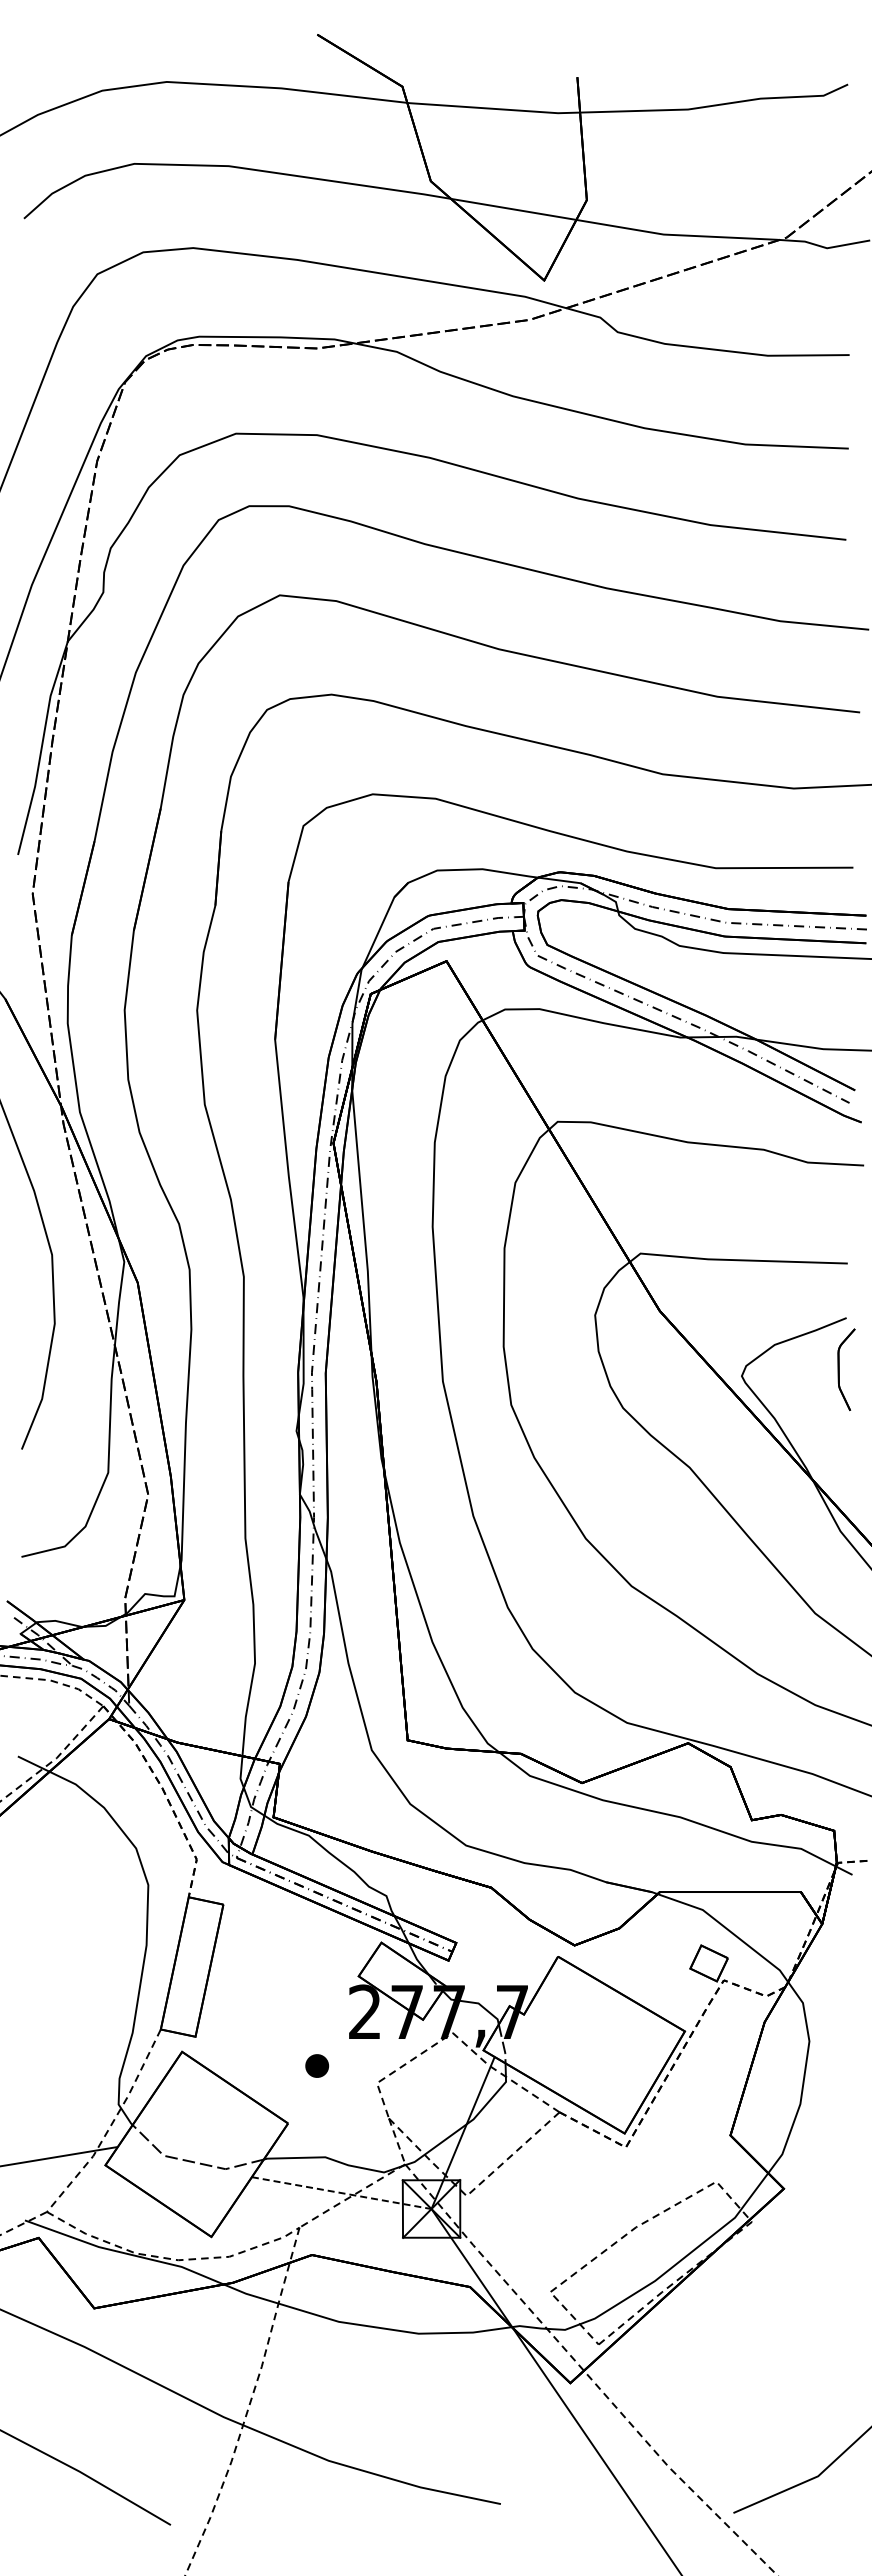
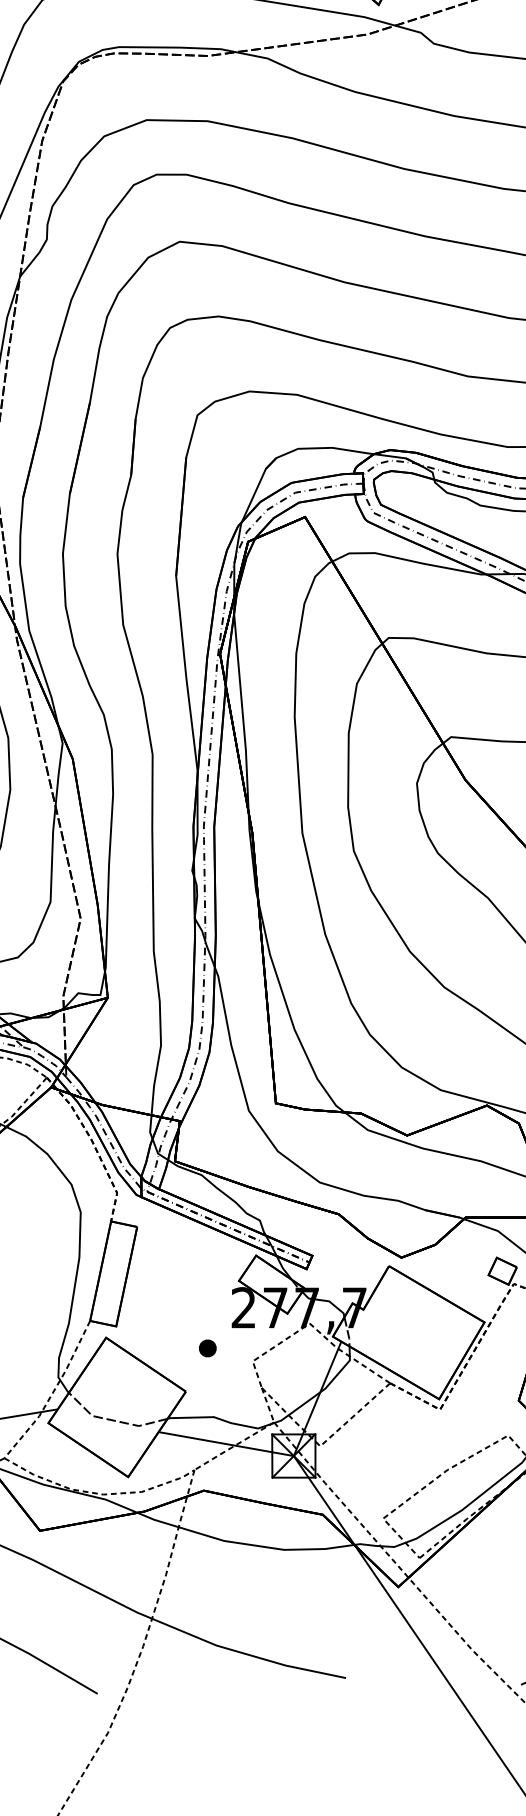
line: (342, 2193) -> (226, 1444), dashed -> solid

